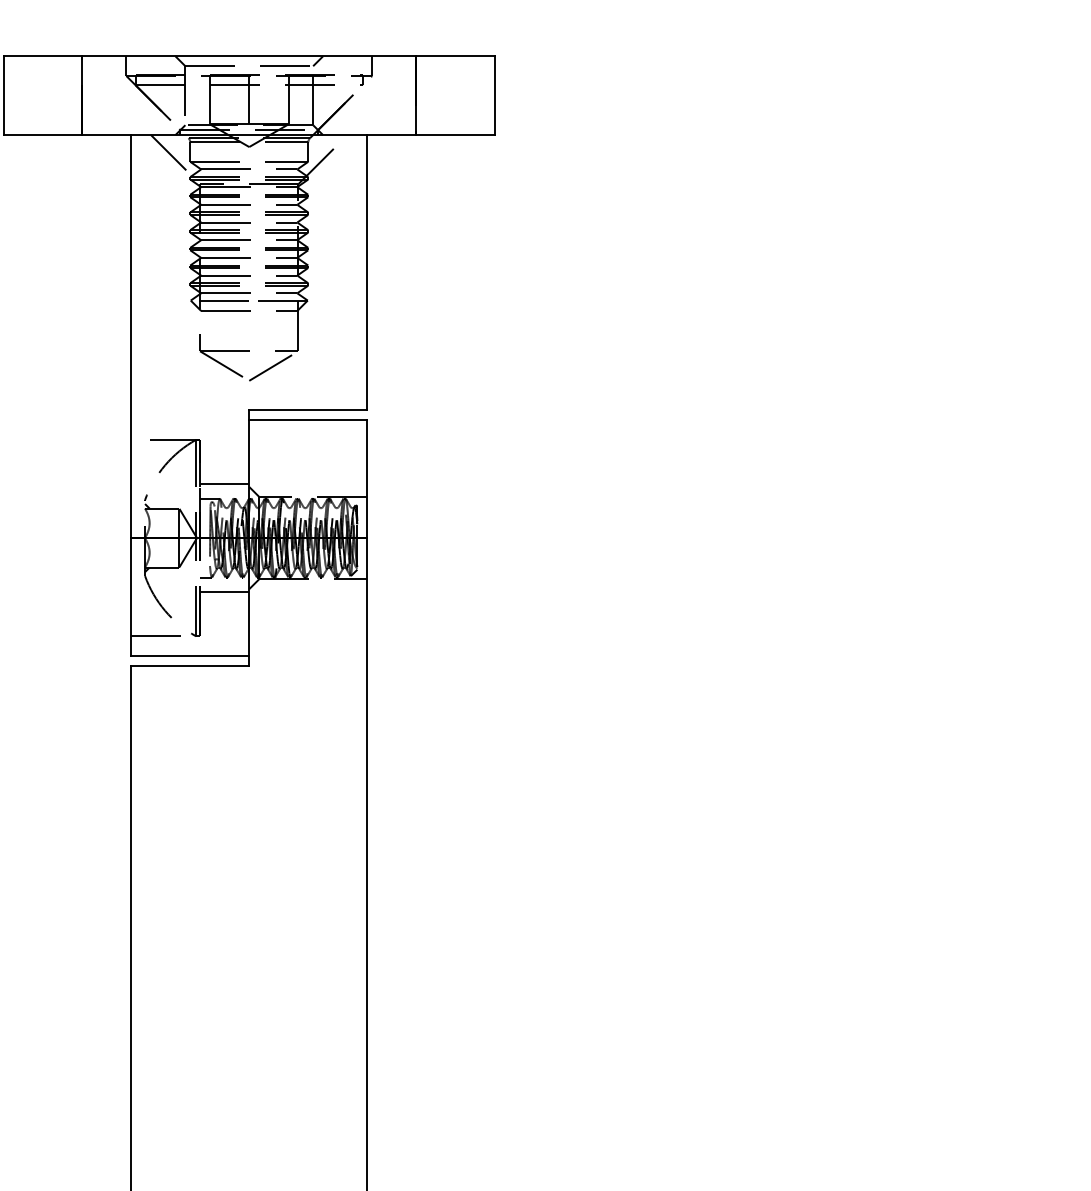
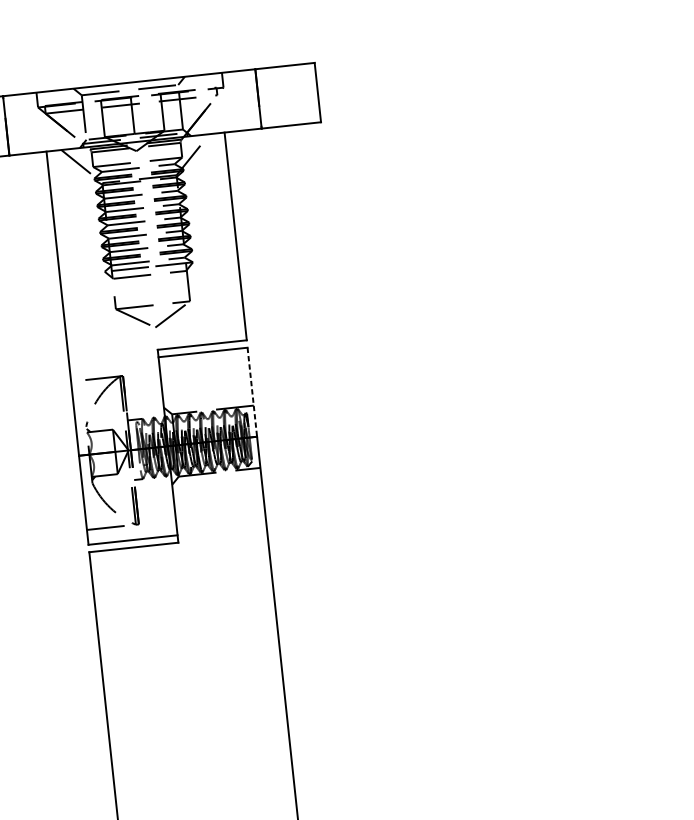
line: (367, 479) -> (252, 392), solid -> dashed
line: (224, 484) -> (145, 407), removed
line: (224, 592) -> (153, 489), removed

